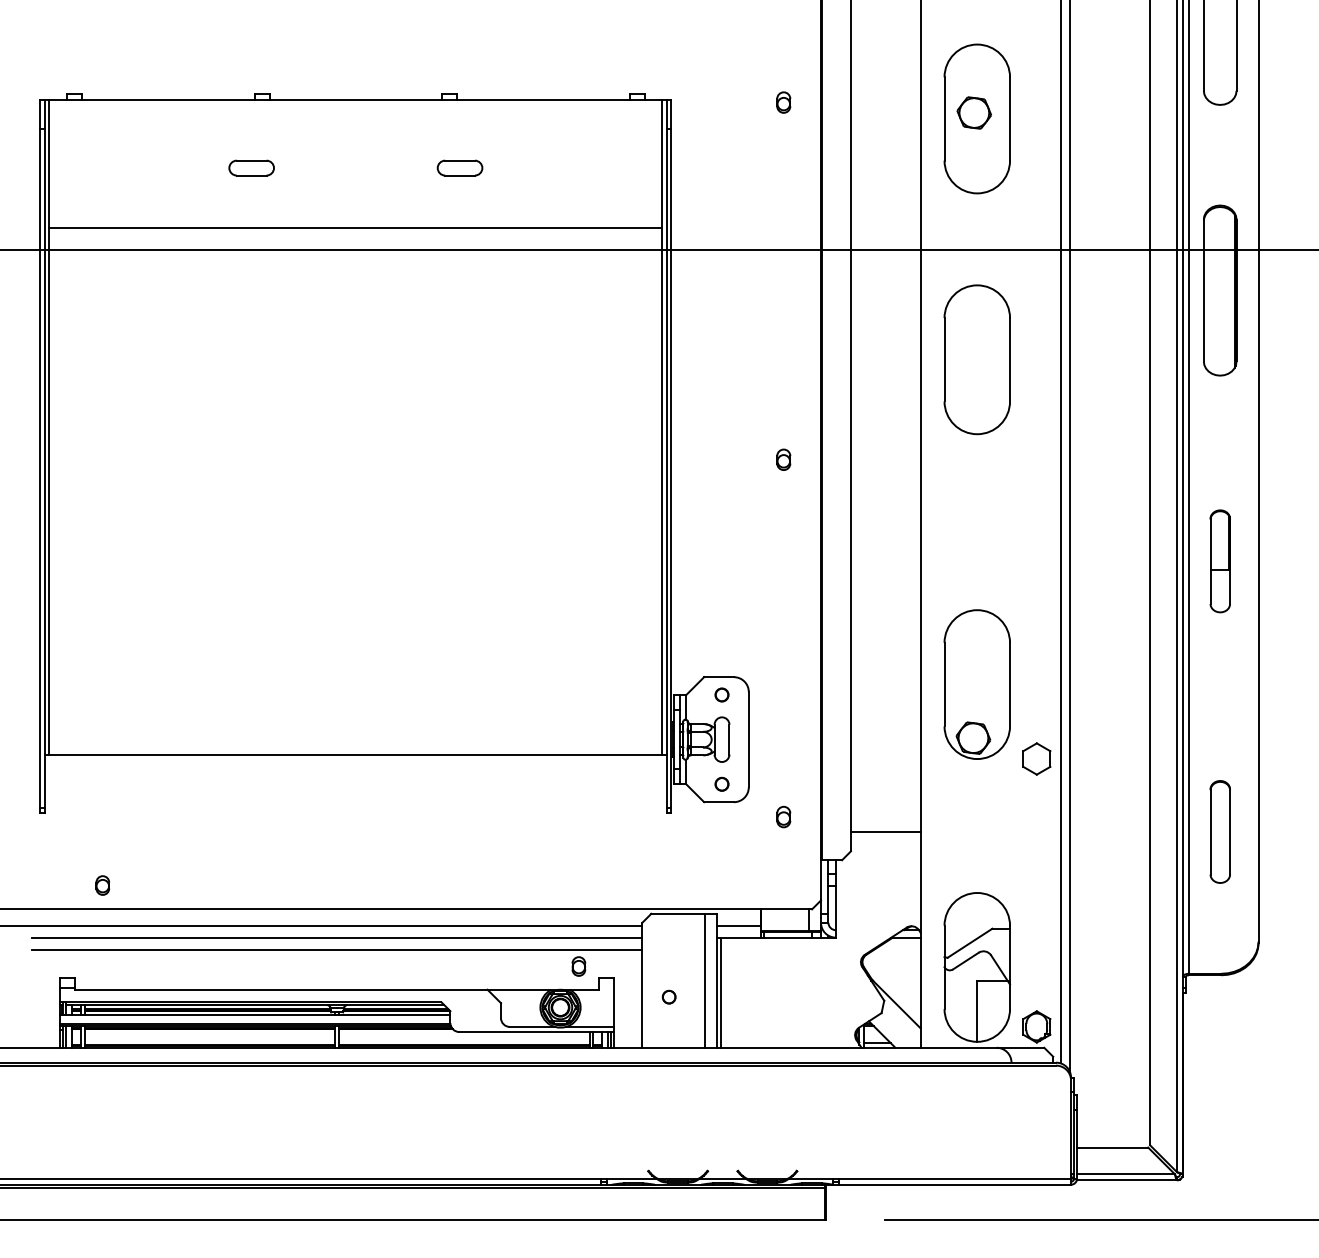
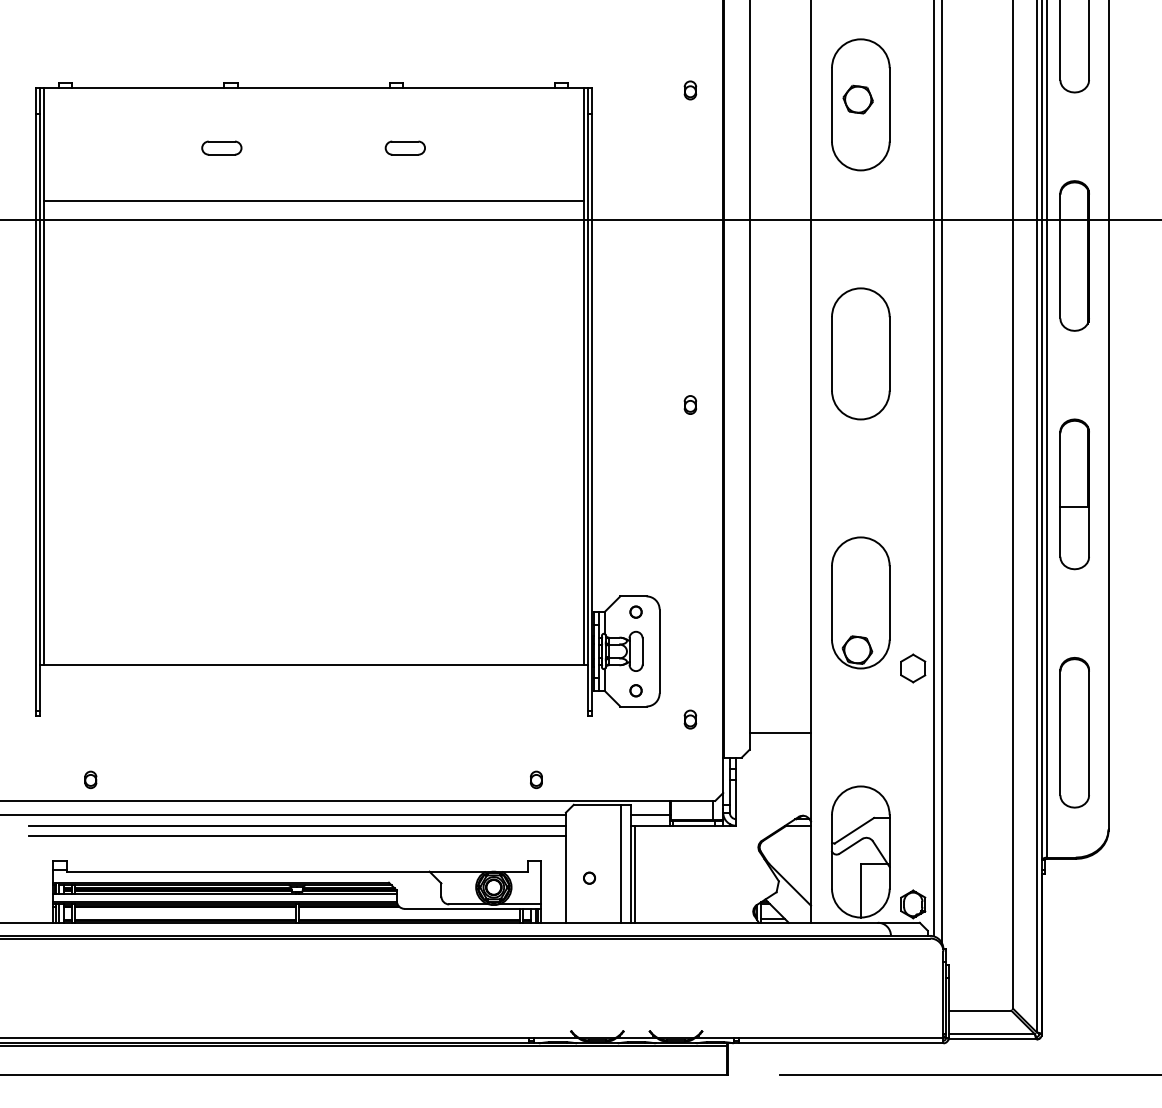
part: (976, 359) -> (860, 353), moved
part: (1220, 561) -> (1075, 494), size x1.67
part: (1220, 831) -> (1075, 732), size x1.67
part: (578, 966) -> (536, 779), moved

